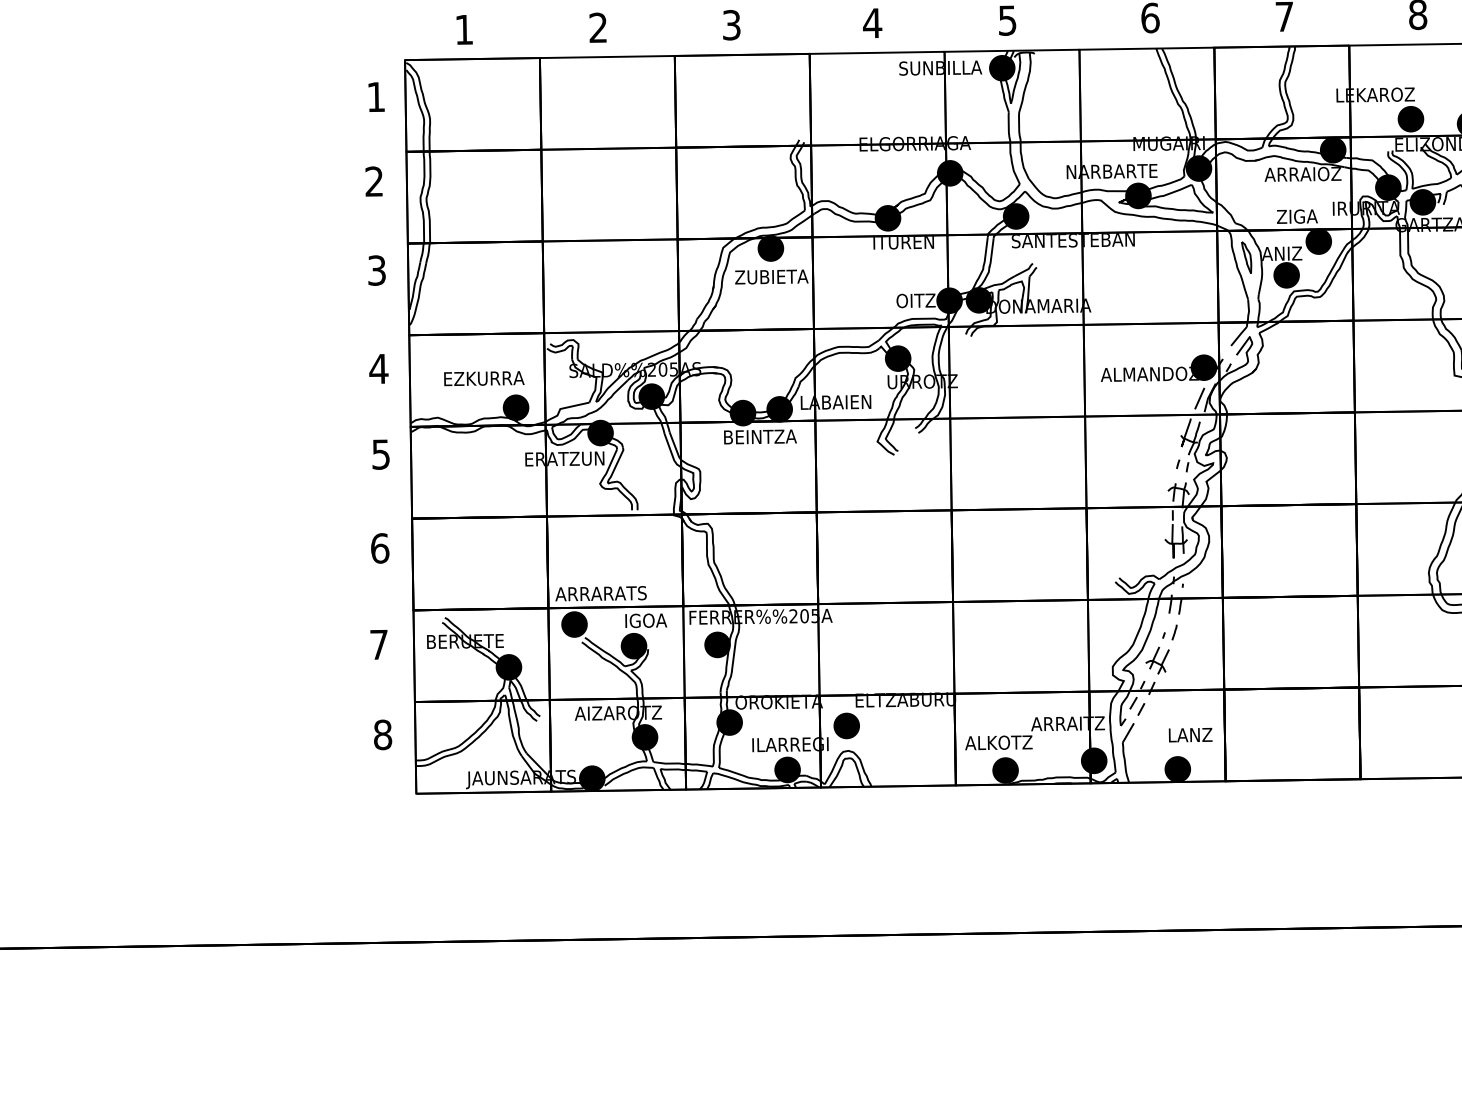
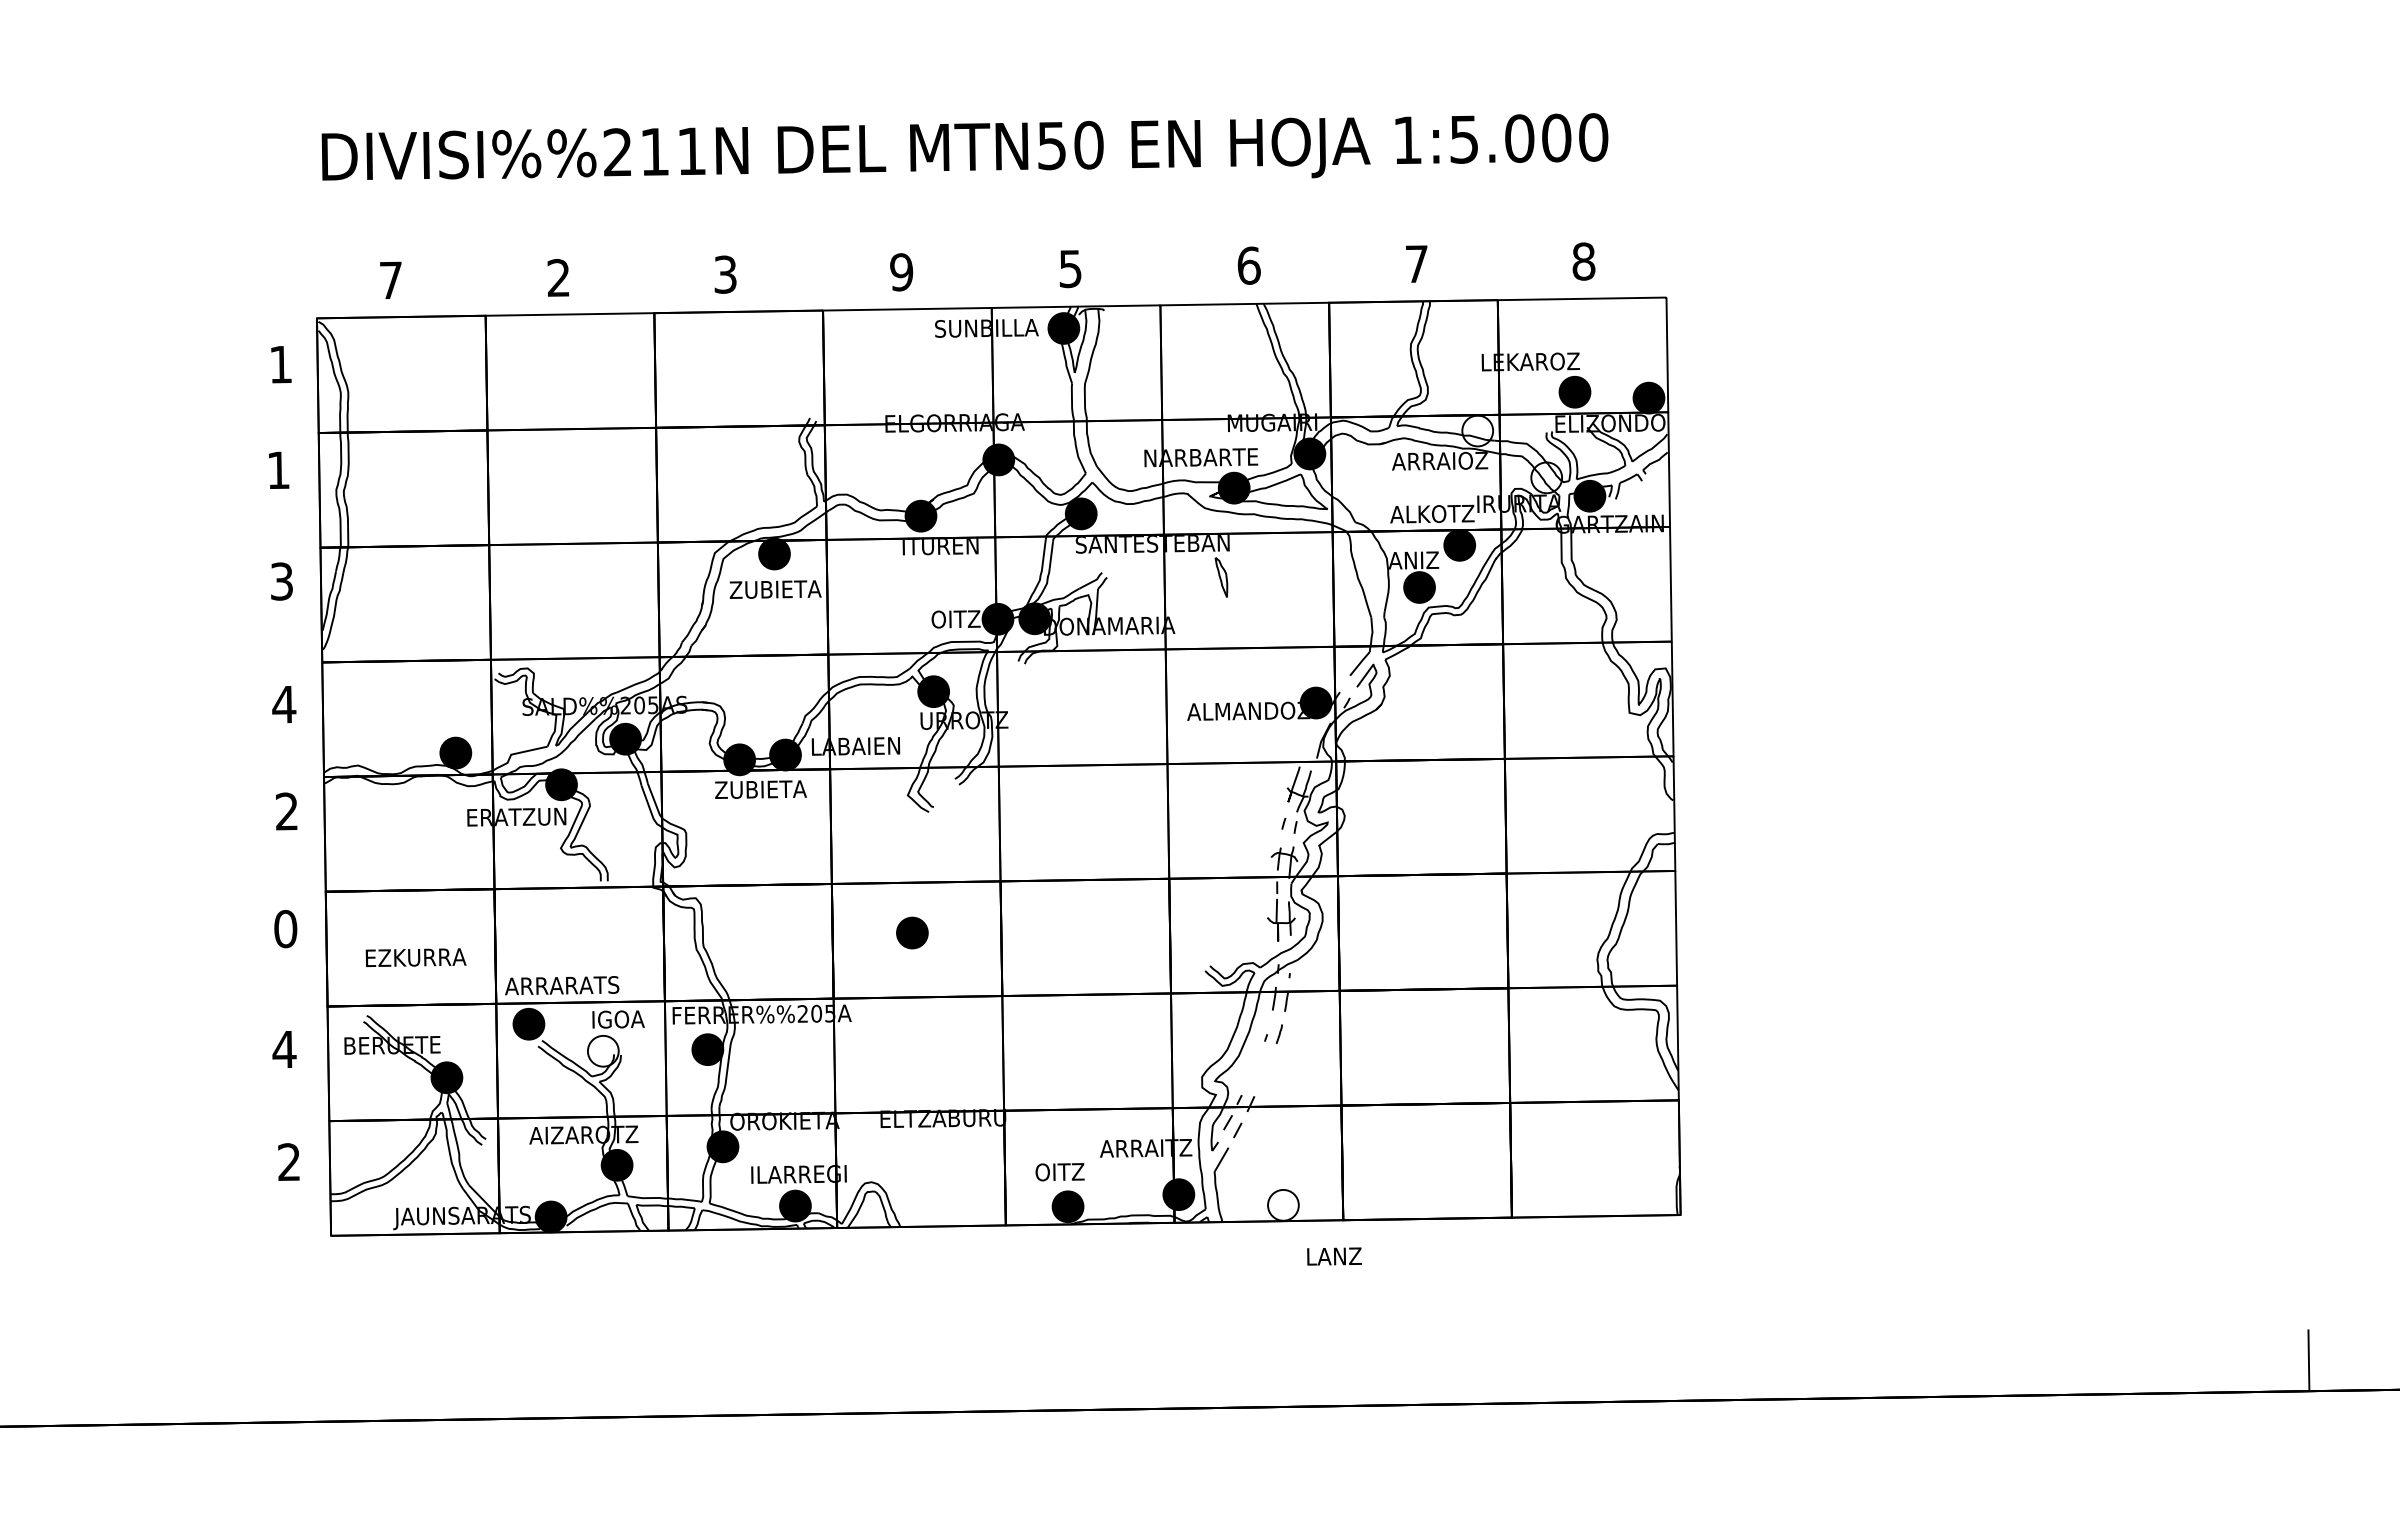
text: (872, 23) -> (901, 272), 4 -> 9
text: (463, 29) -> (390, 280), 1 -> 7
fill: (1333, 149) -> (1477, 430), removed
text: (374, 180) -> (278, 469), 2 -> 1
fill: (1388, 187) -> (1546, 477), removed
text: (1297, 216) -> (1432, 513), ZIGA -> ALKOTZ
part: (1246, 257) -> (1221, 577), moved
text: (483, 378) -> (415, 957), moved
line: (1199, 398) -> (1310, 741), removed
text: (760, 436) -> (761, 789), BEINTZA -> ZUBIETA
text: (380, 454) -> (286, 811), 5 -> 2
text: (379, 548) -> (285, 928), 6 -> 0
text: (379, 644) -> (284, 1049), 7 -> 4
fill: (633, 645) -> (602, 1050), removed
part: (1157, 660) -> (1258, 1069), removed
part: (846, 725) -> (912, 932), moved
text: (383, 735) -> (289, 1162), 8 -> 2
text: (1190, 735) -> (1334, 1256), moved
text: (998, 742) -> (1059, 1171), ALKOTZ -> OITZ
fill: (1177, 768) -> (1283, 1204), removed

